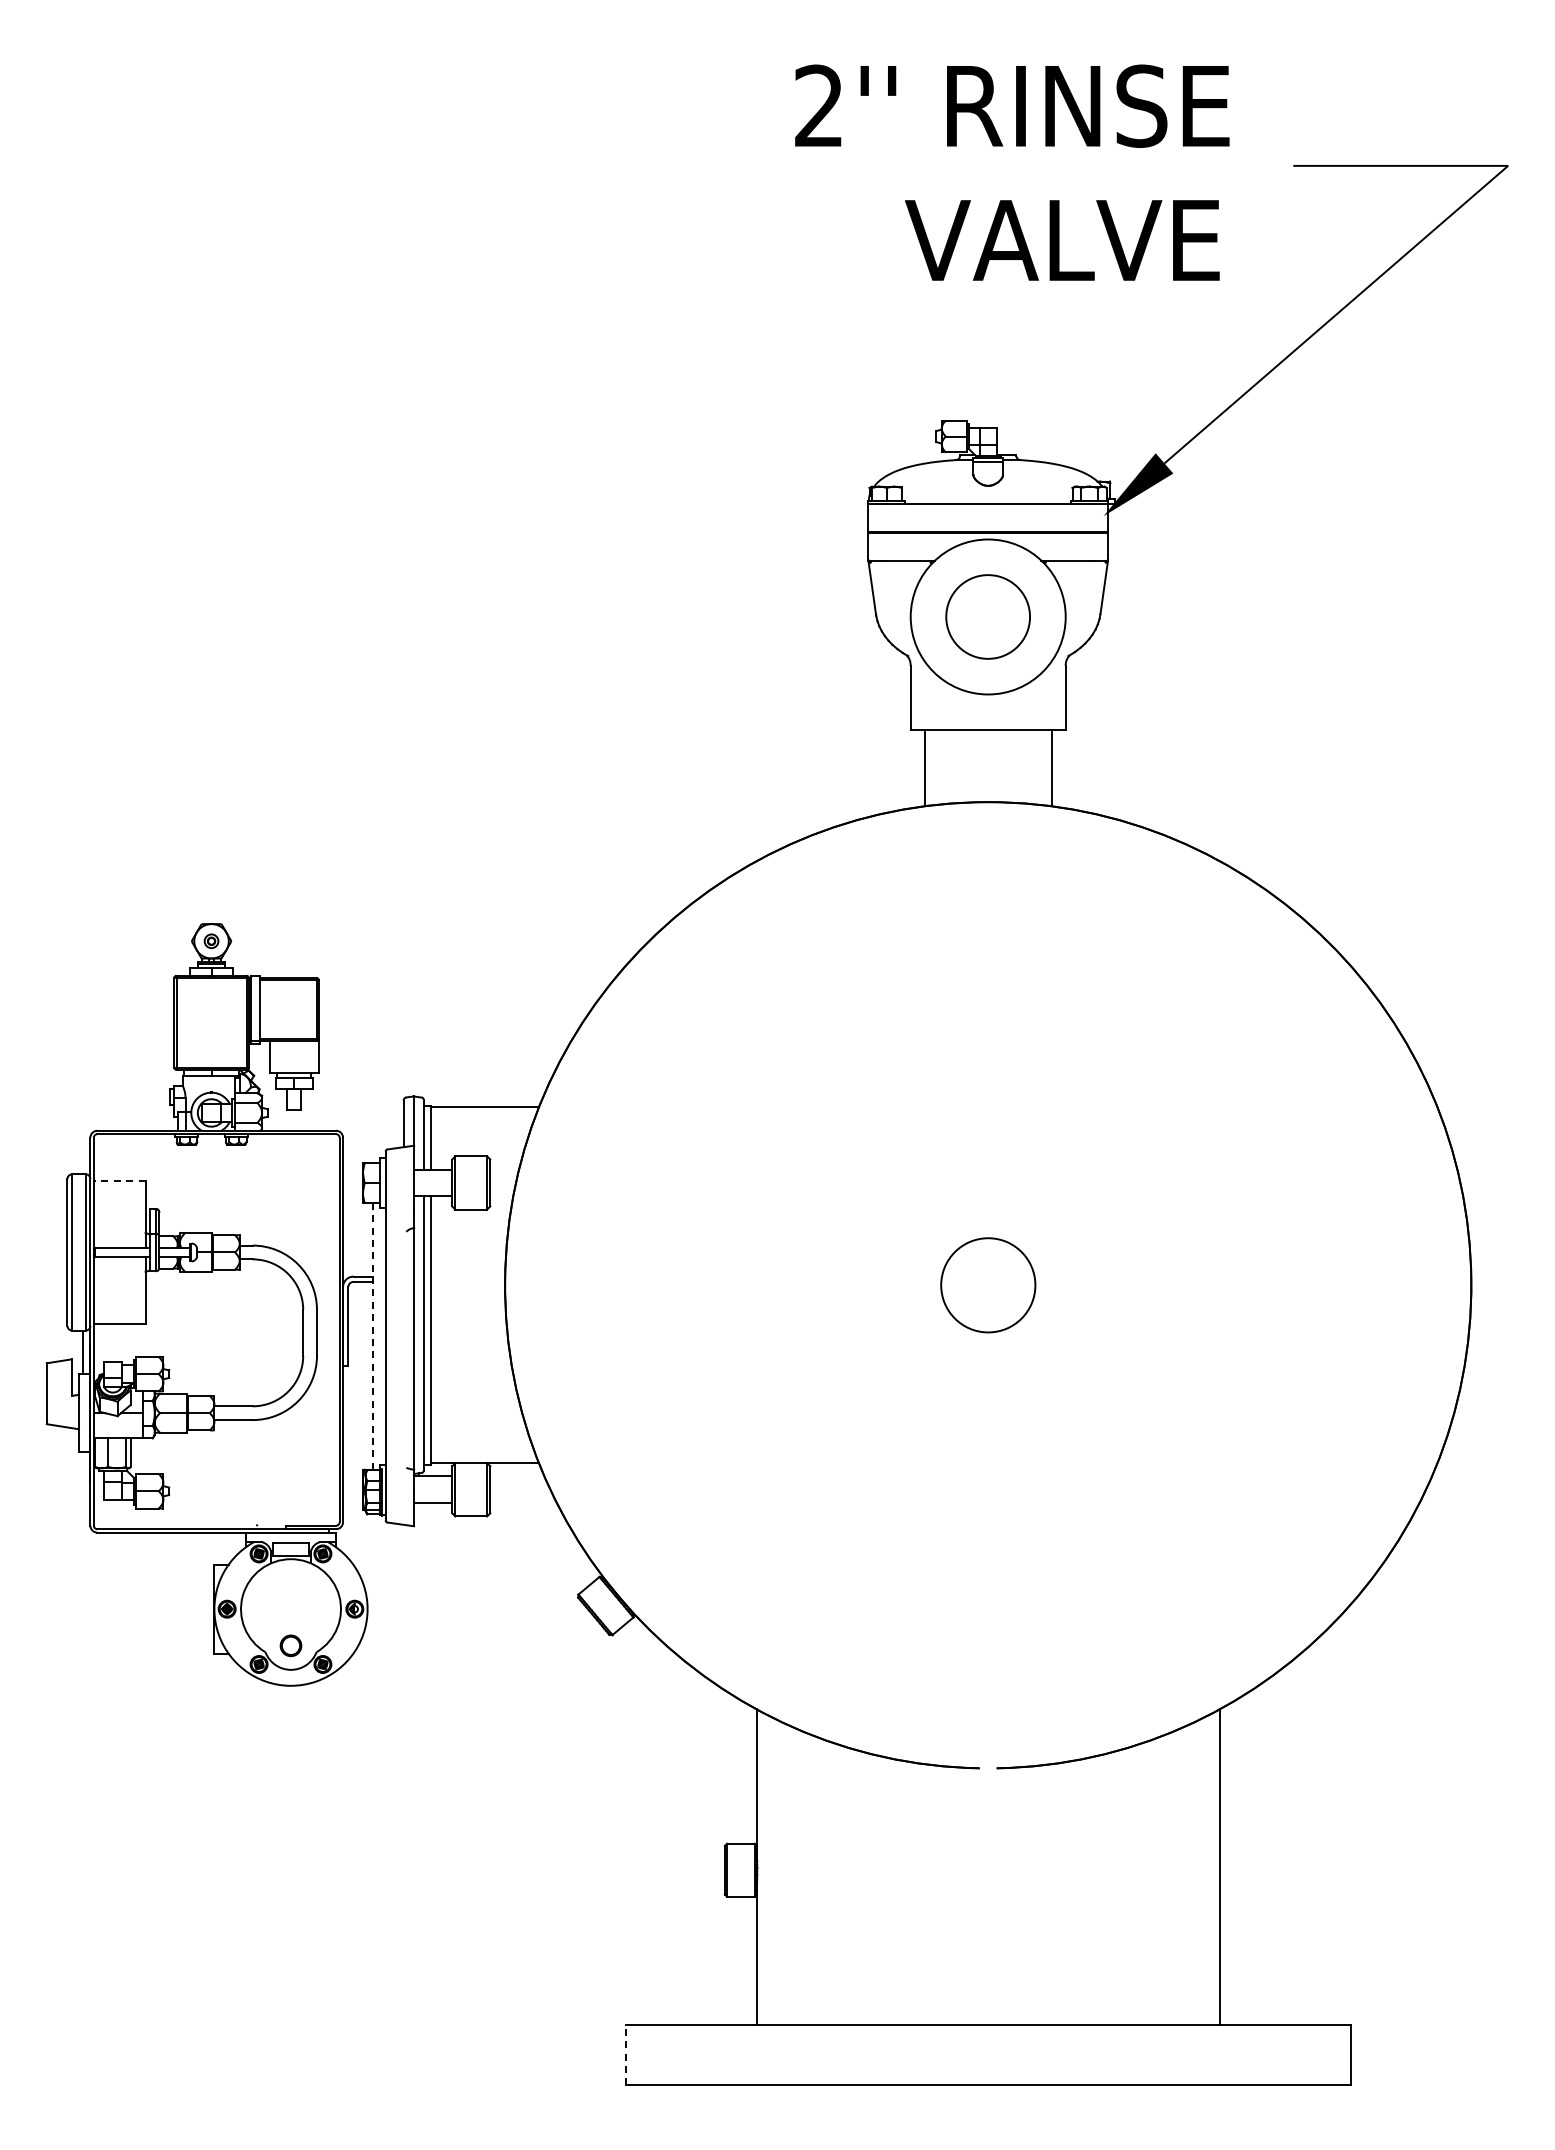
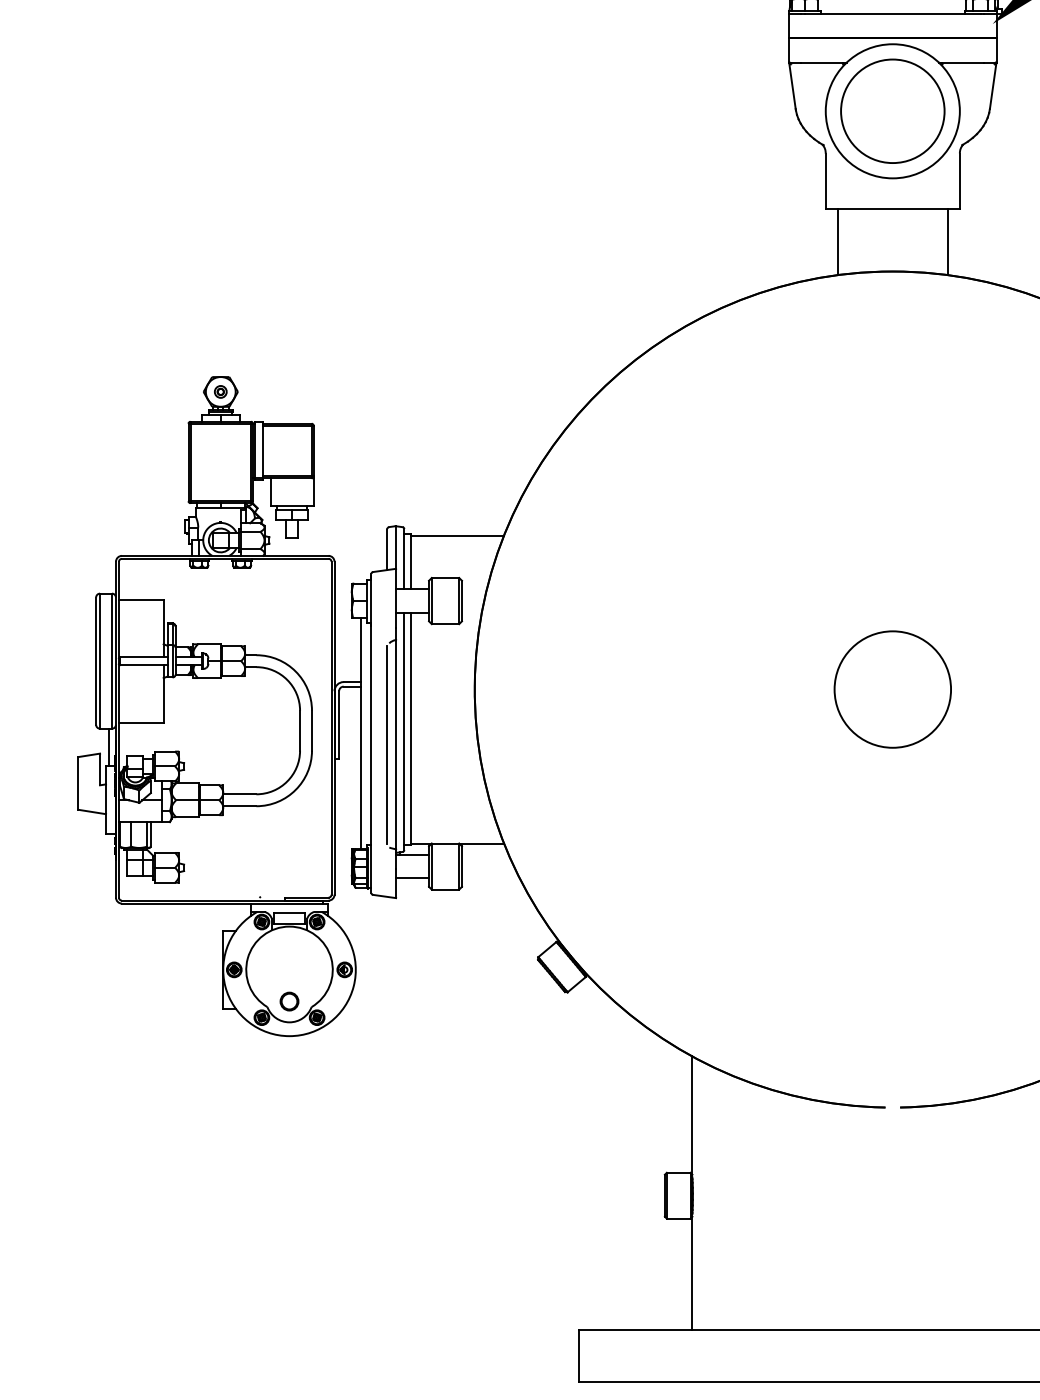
circle: (987, 616) -> (892, 110), size x1.43
line: (119, 1181) -> (141, 599), dashed -> solid
circle: (988, 1285) -> (893, 689), size x1.43
line: (373, 1335) -> (360, 733), dashed -> solid
line: (403, 1349) -> (386, 745), added
line: (625, 2054) -> (578, 1355), dashed -> solid

